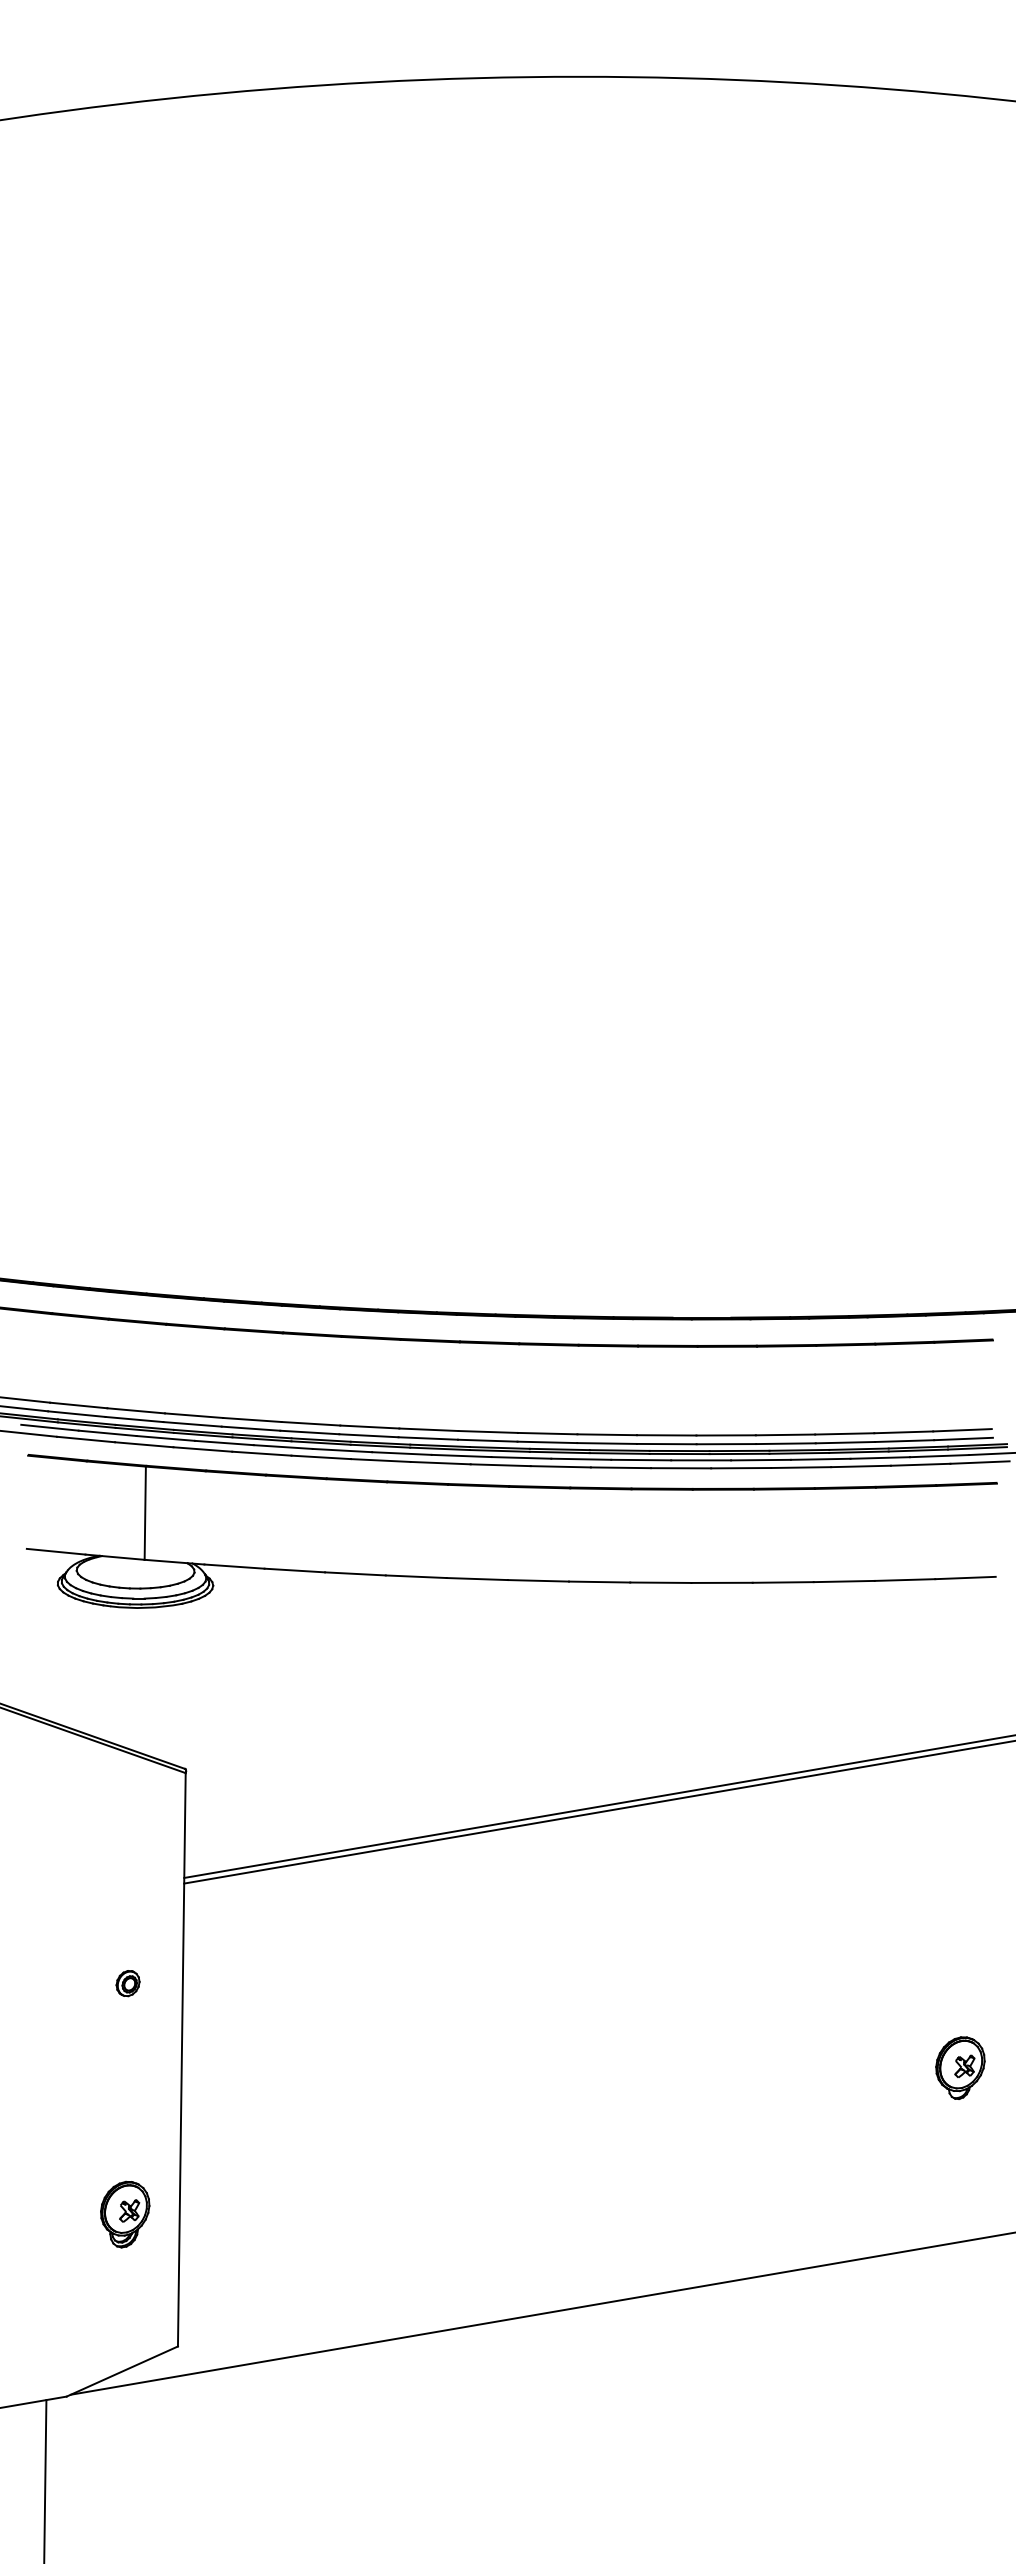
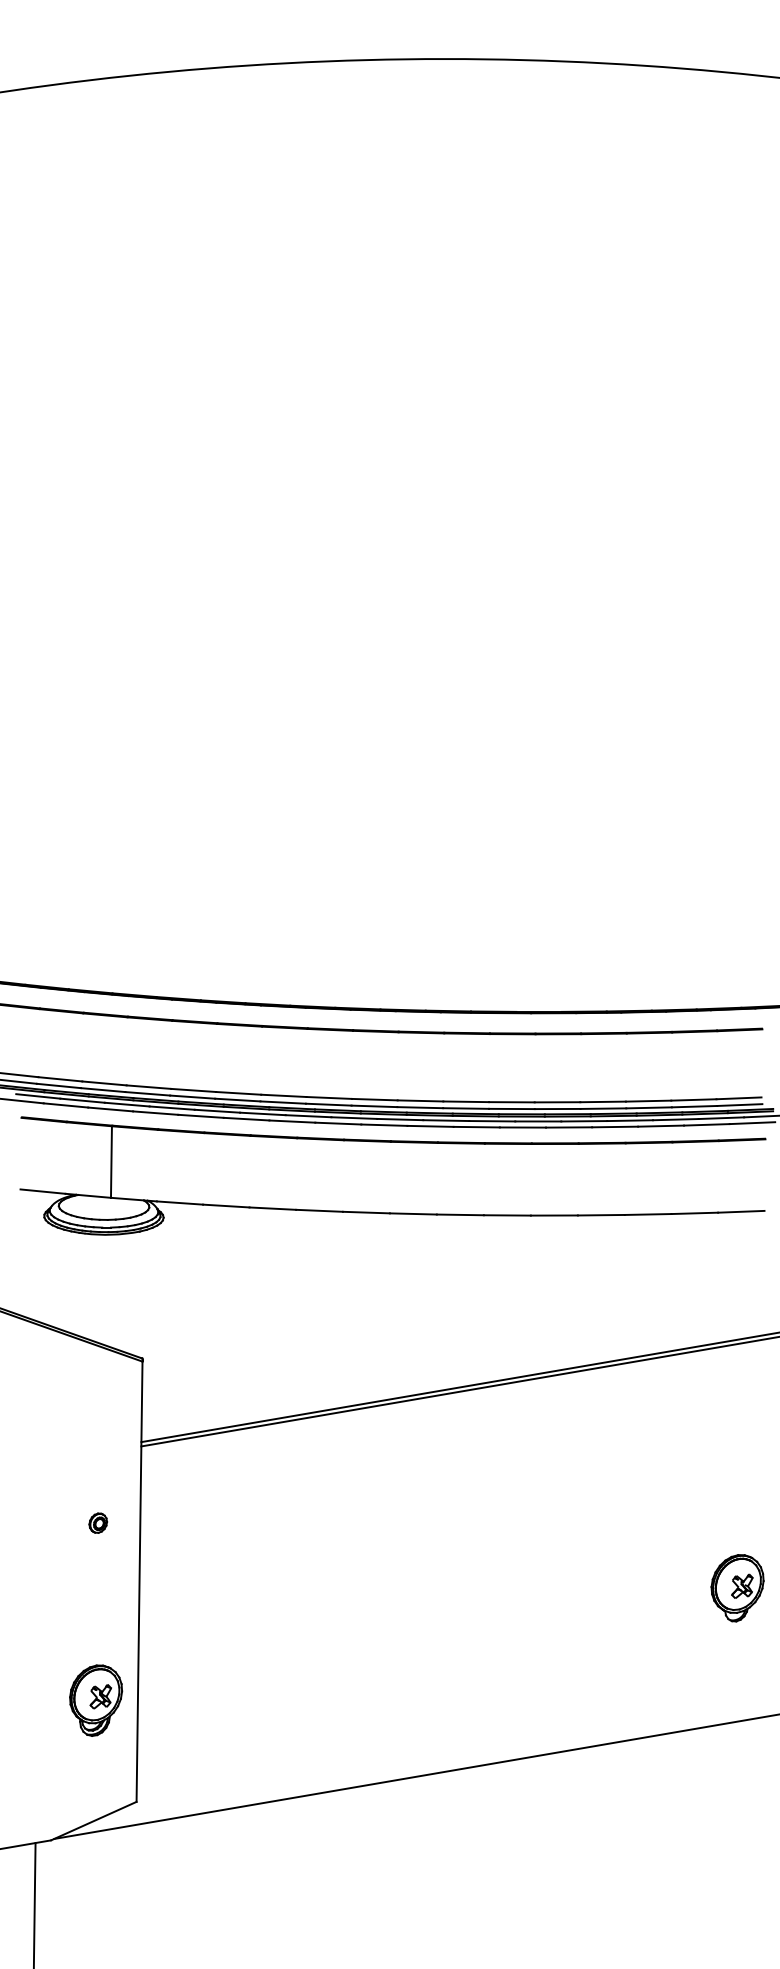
part: (959, 2067) -> (736, 1587), size x1.4
part: (124, 2214) -> (95, 1700), size x1.4

